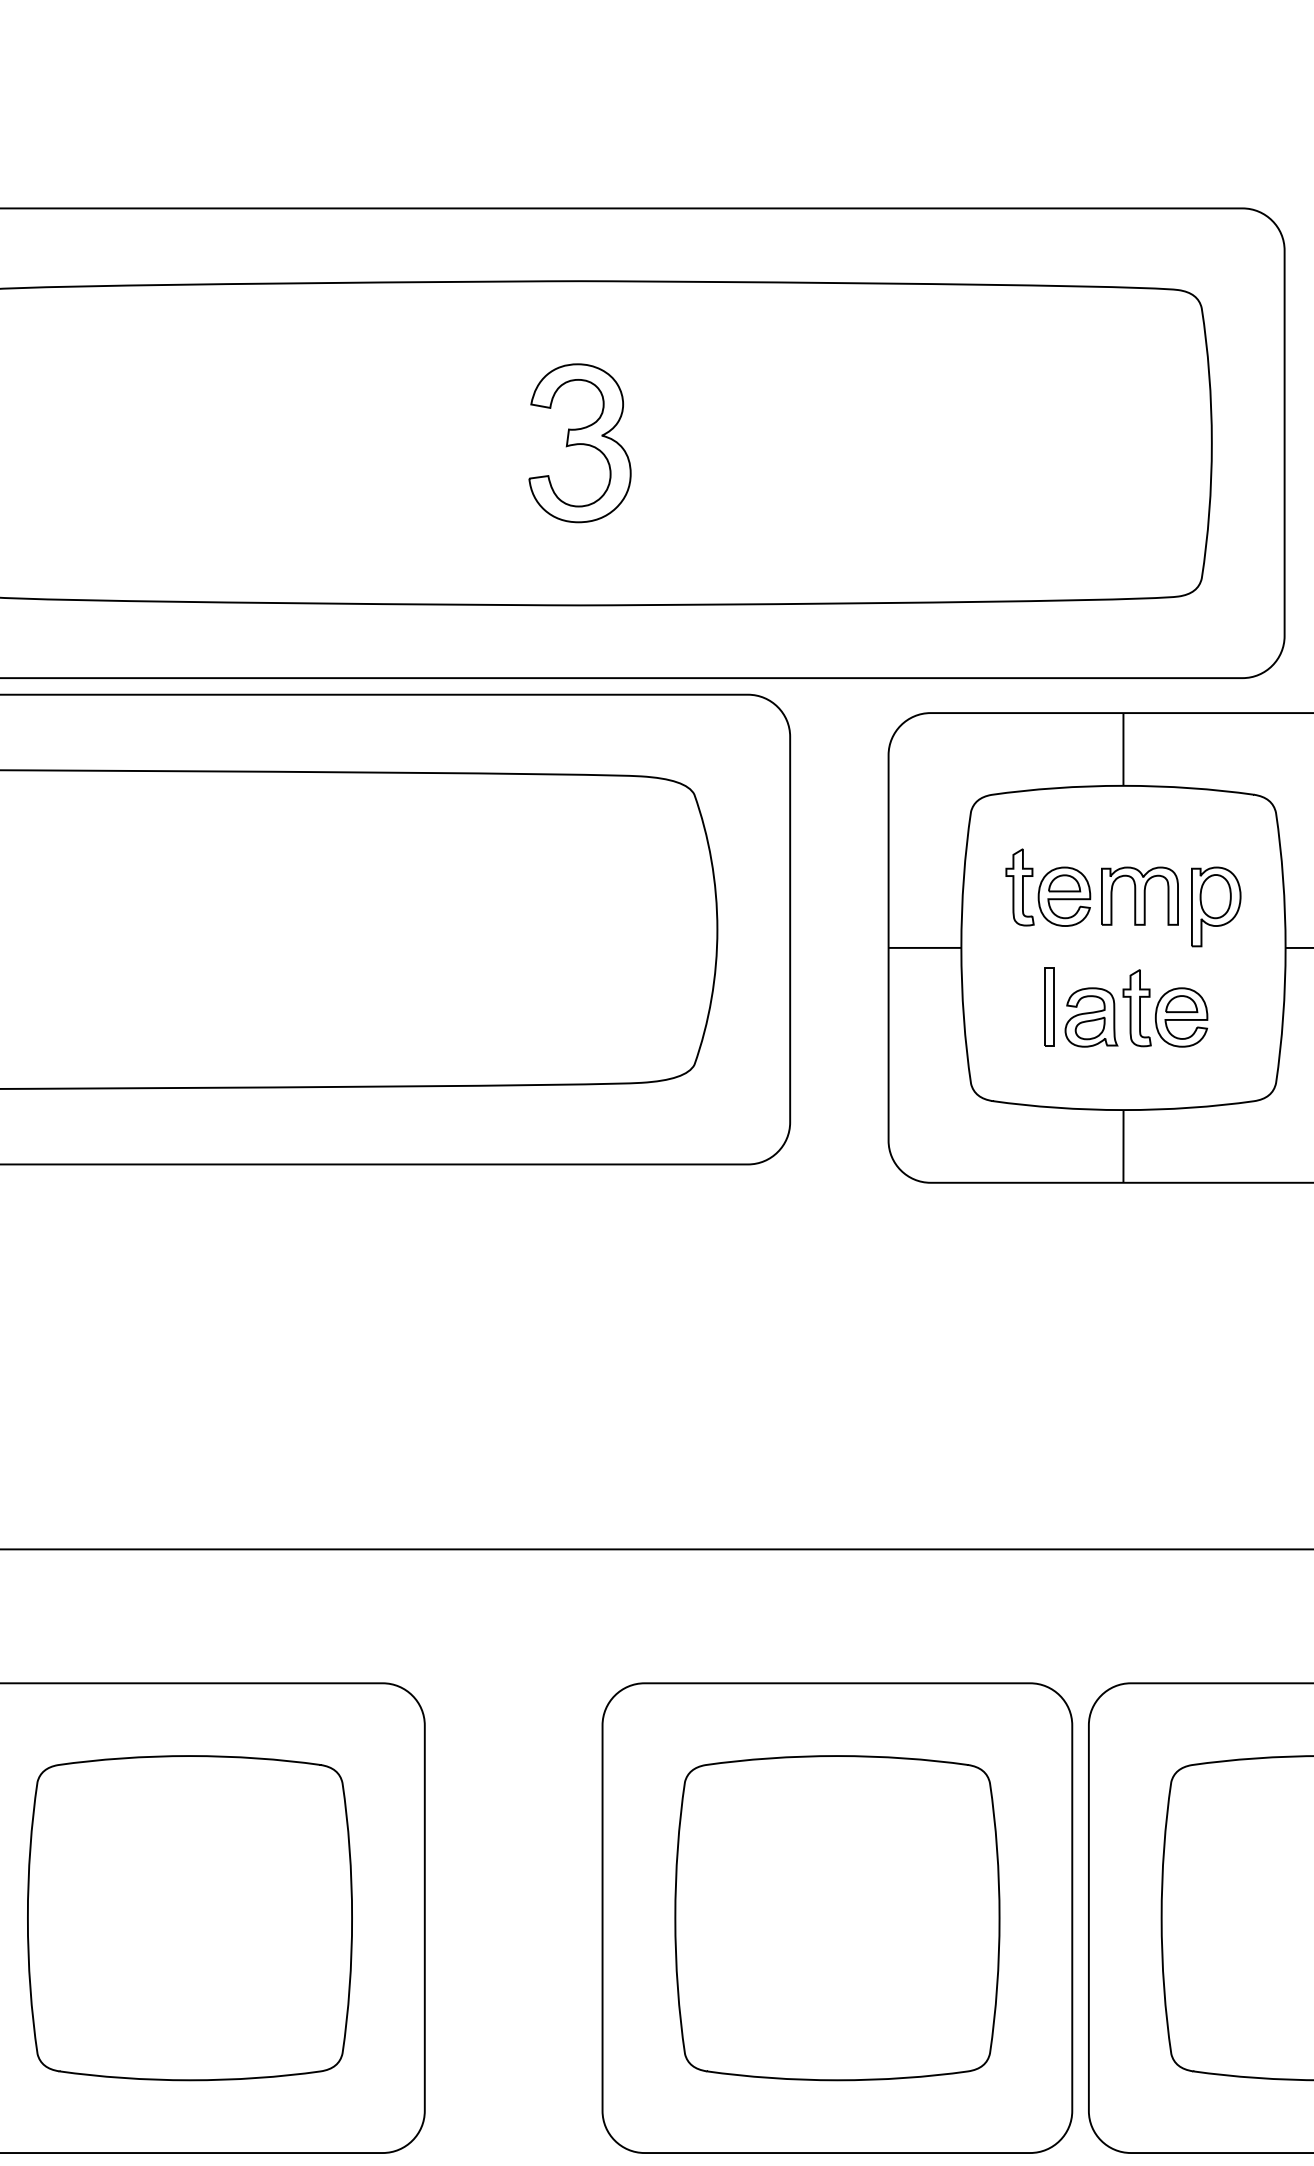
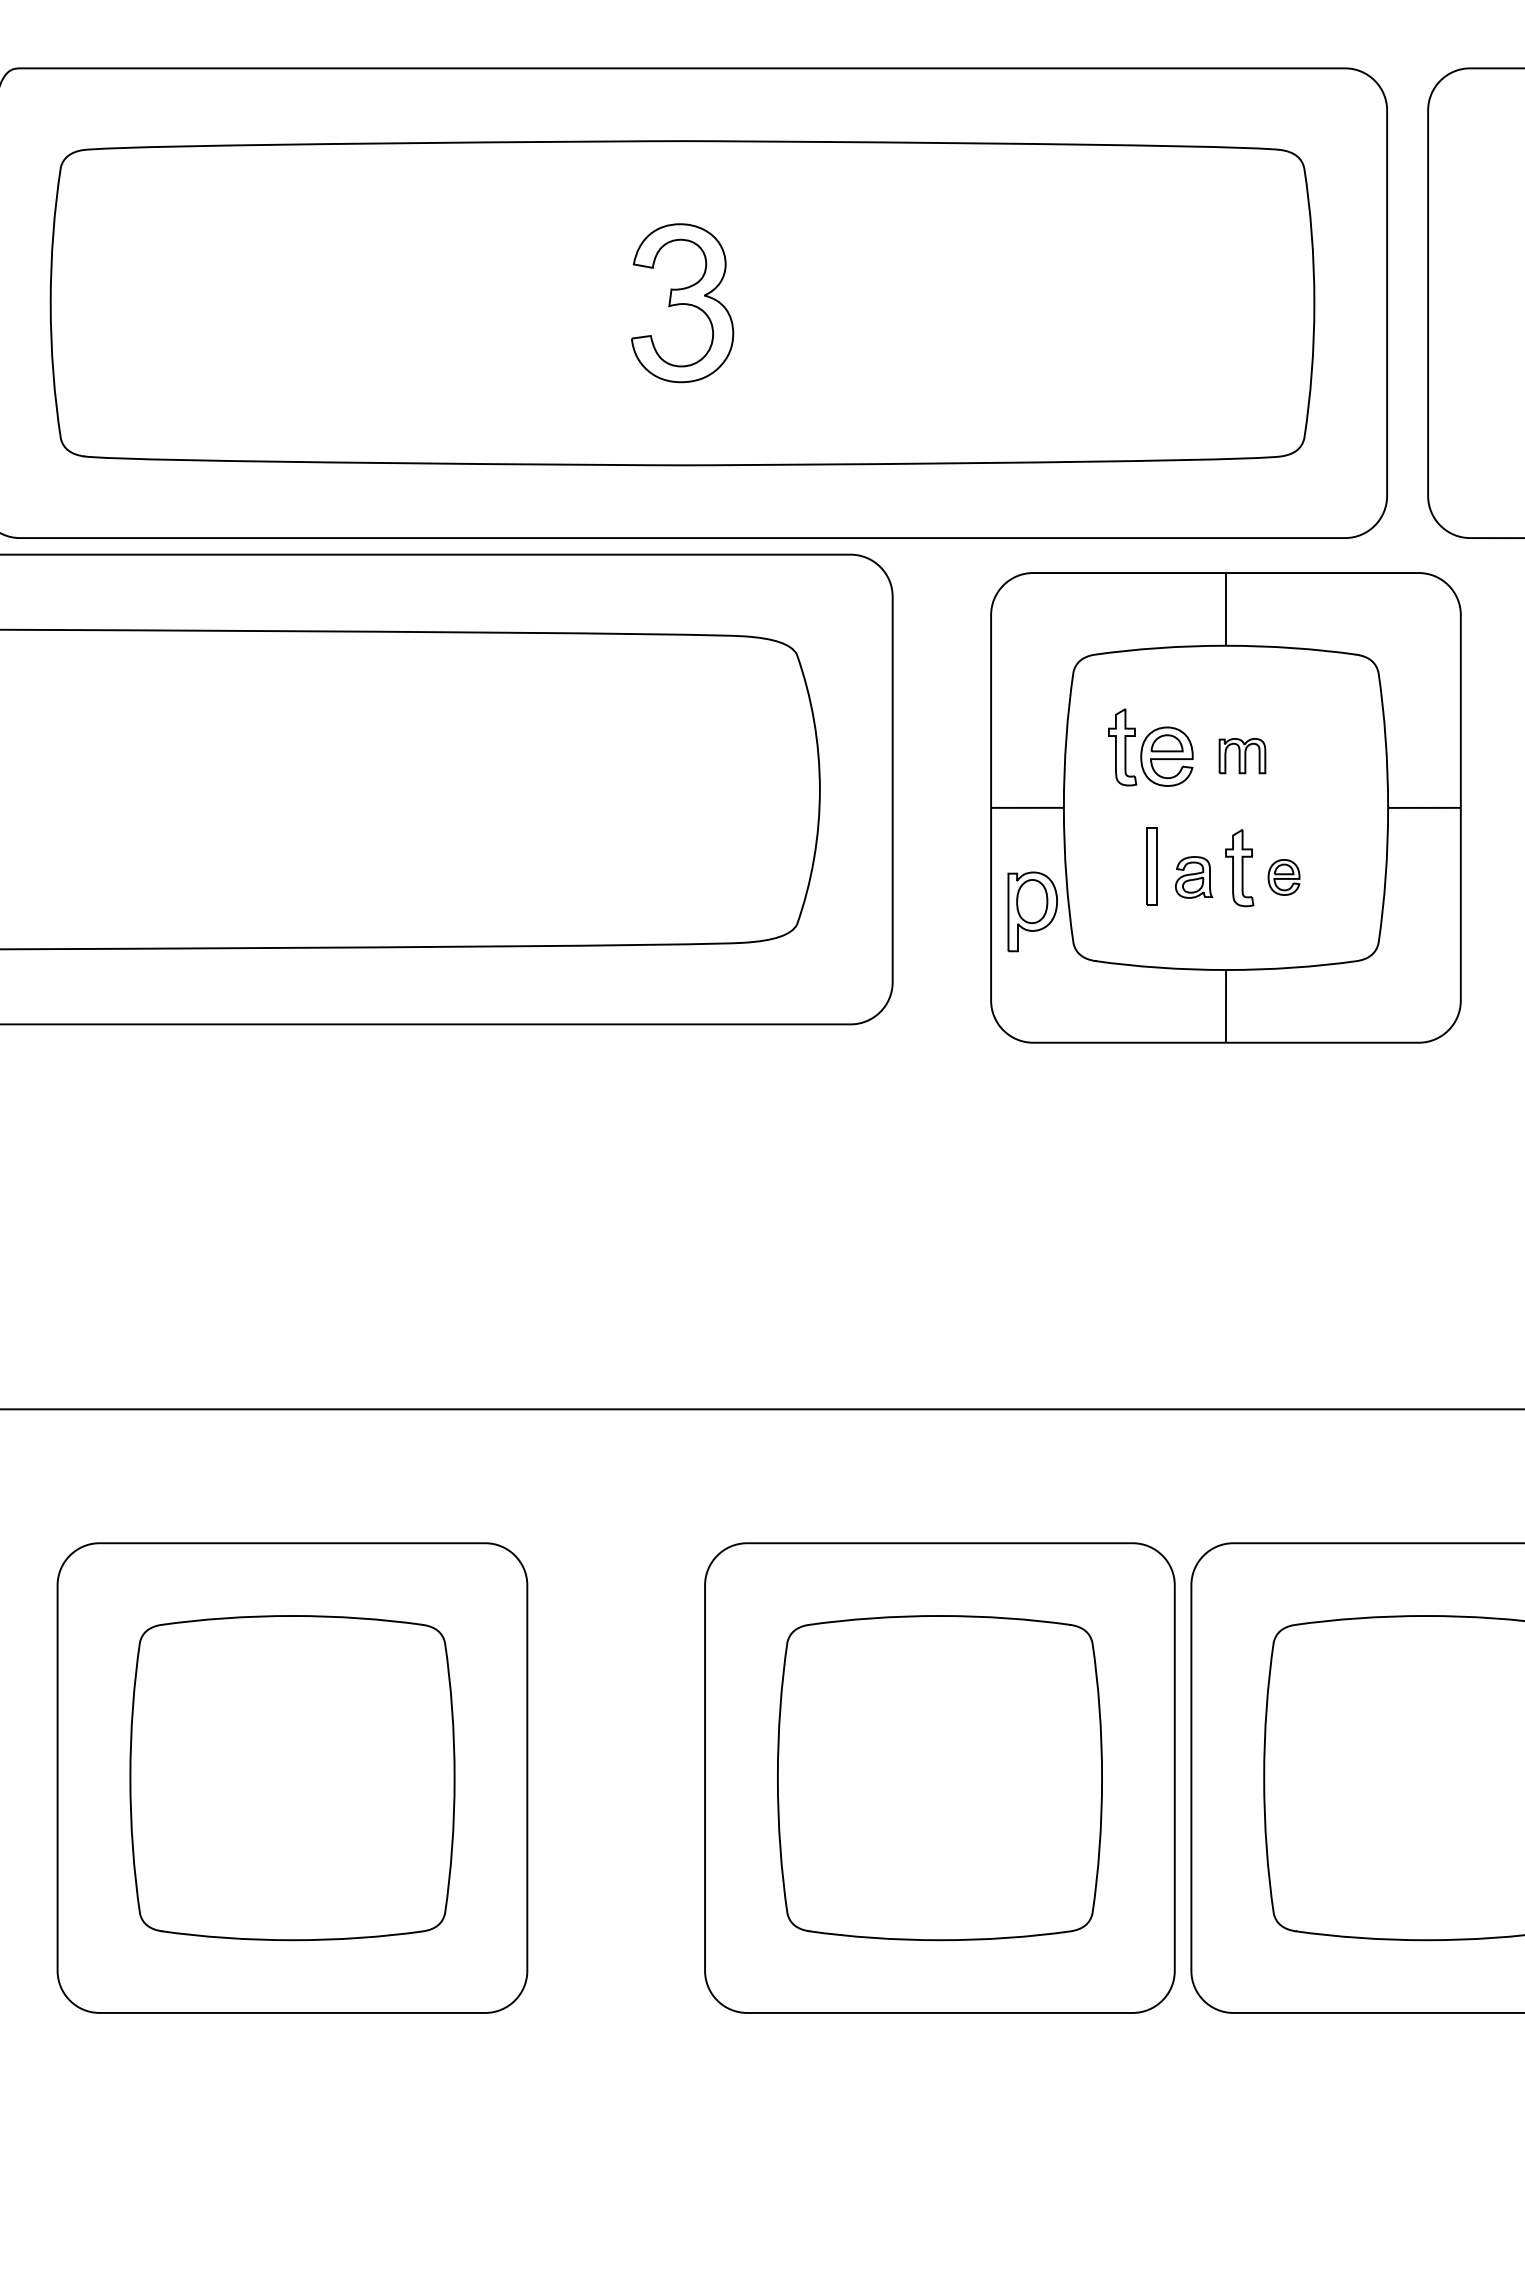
part: (1139, 895) -> (1242, 755), size x0.6
part: (1215, 906) -> (1032, 911), moved
part: (1090, 1017) -> (1193, 877), size x0.7
part: (1180, 1017) -> (1283, 877), size x0.6

